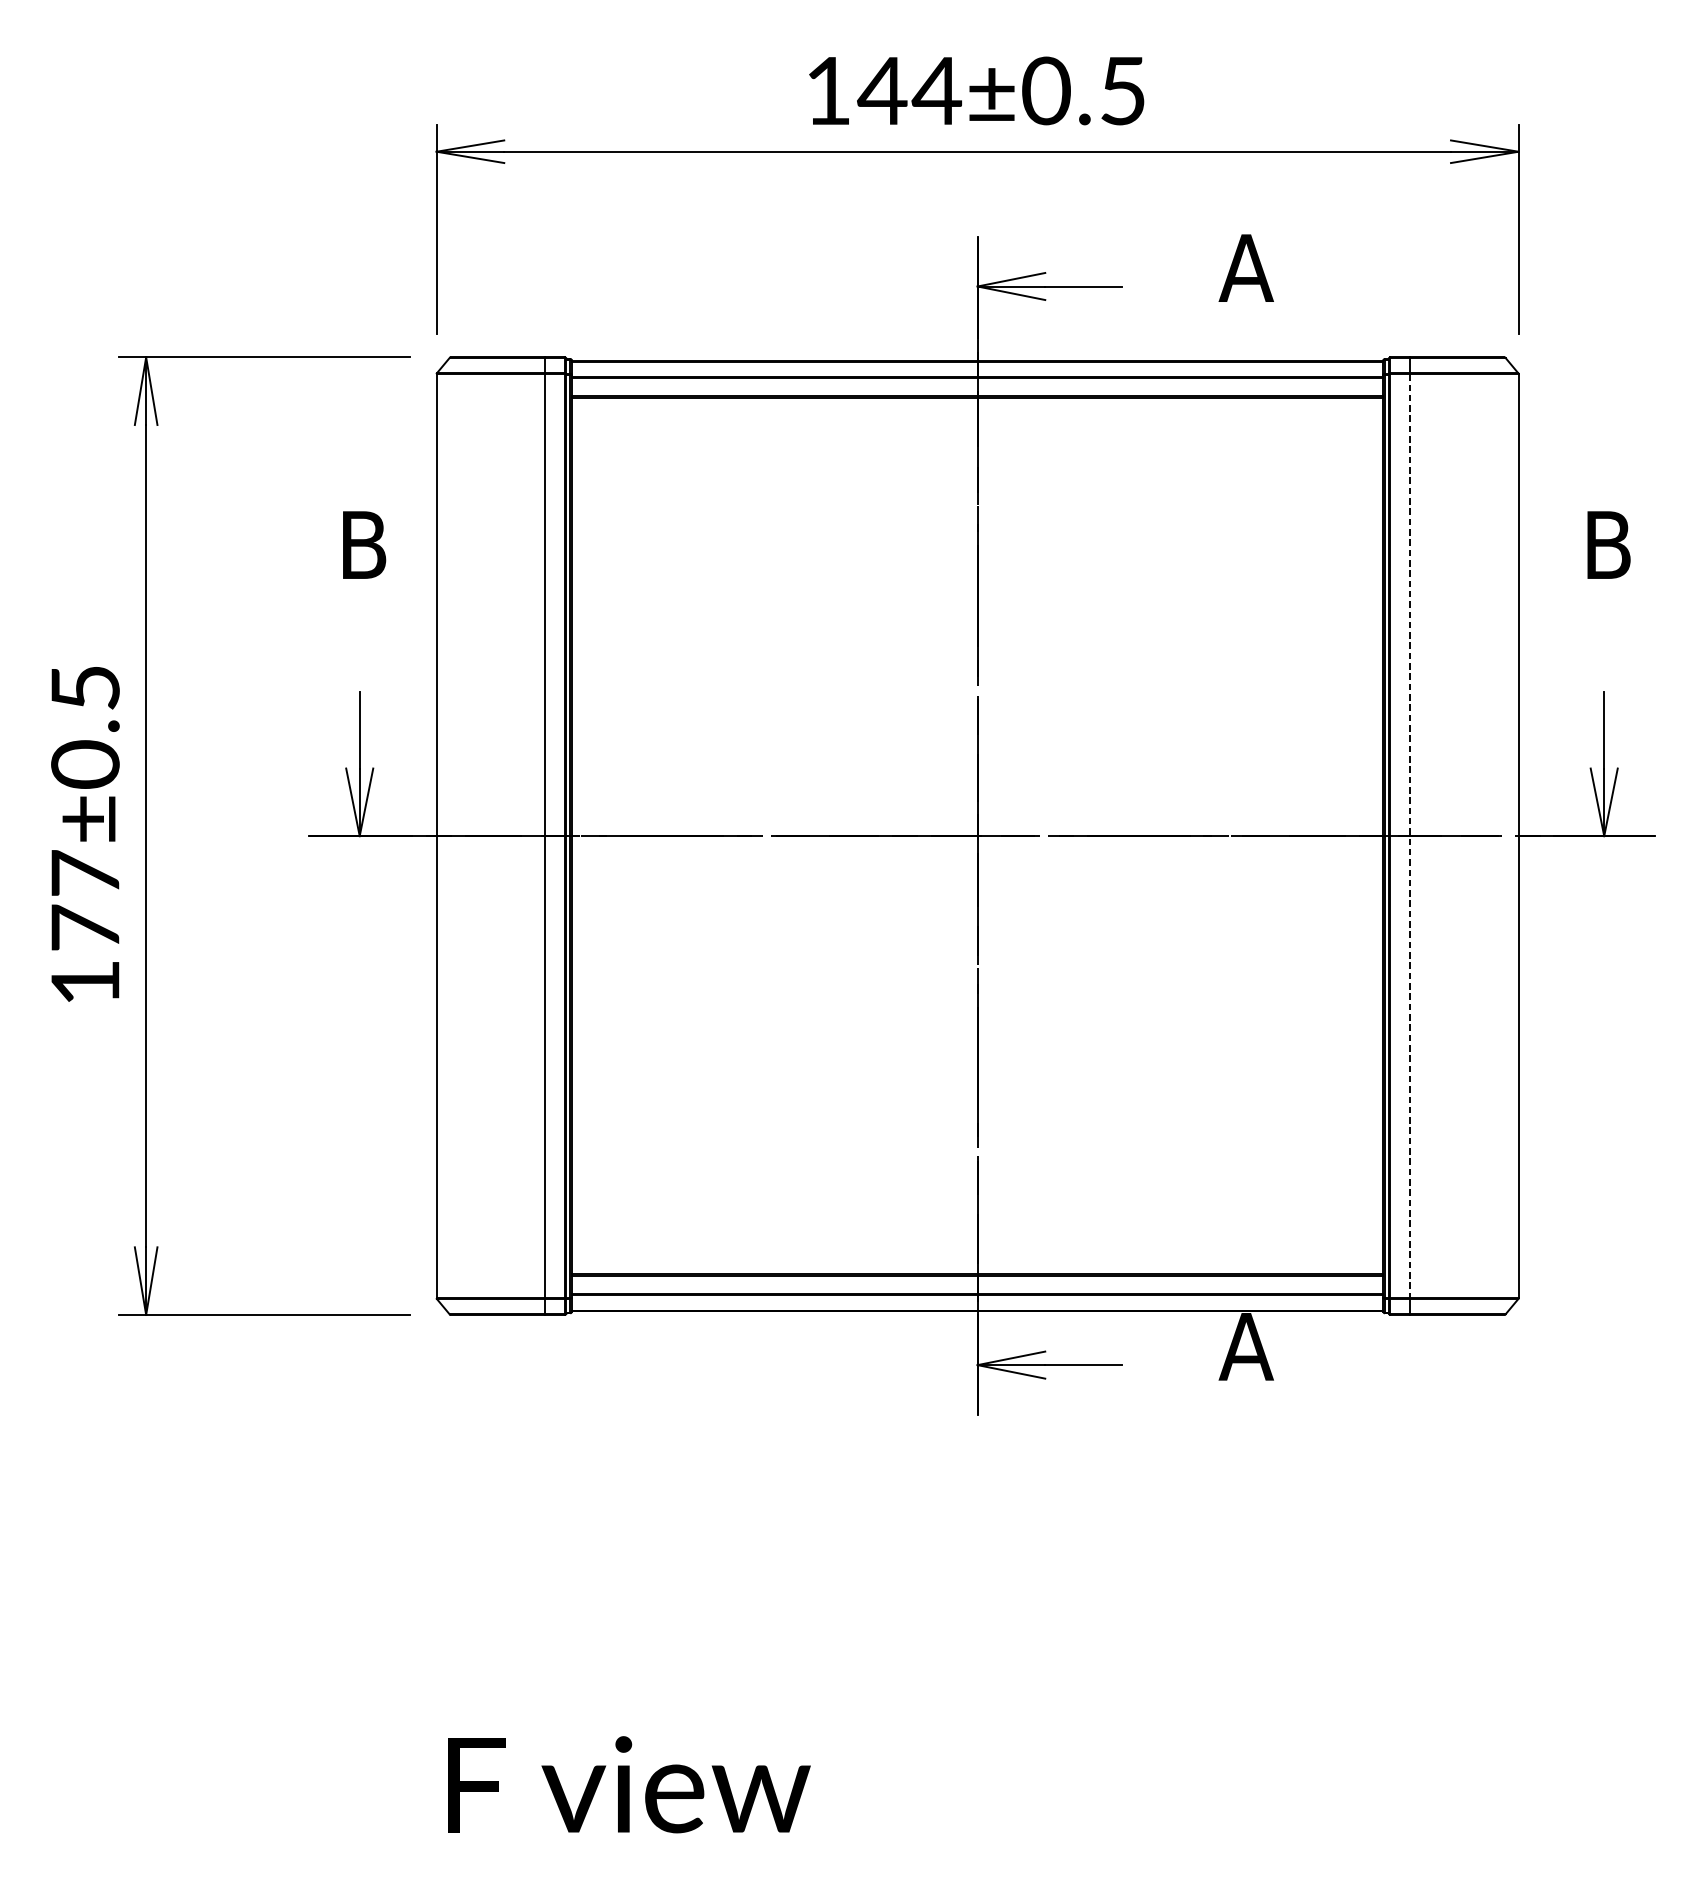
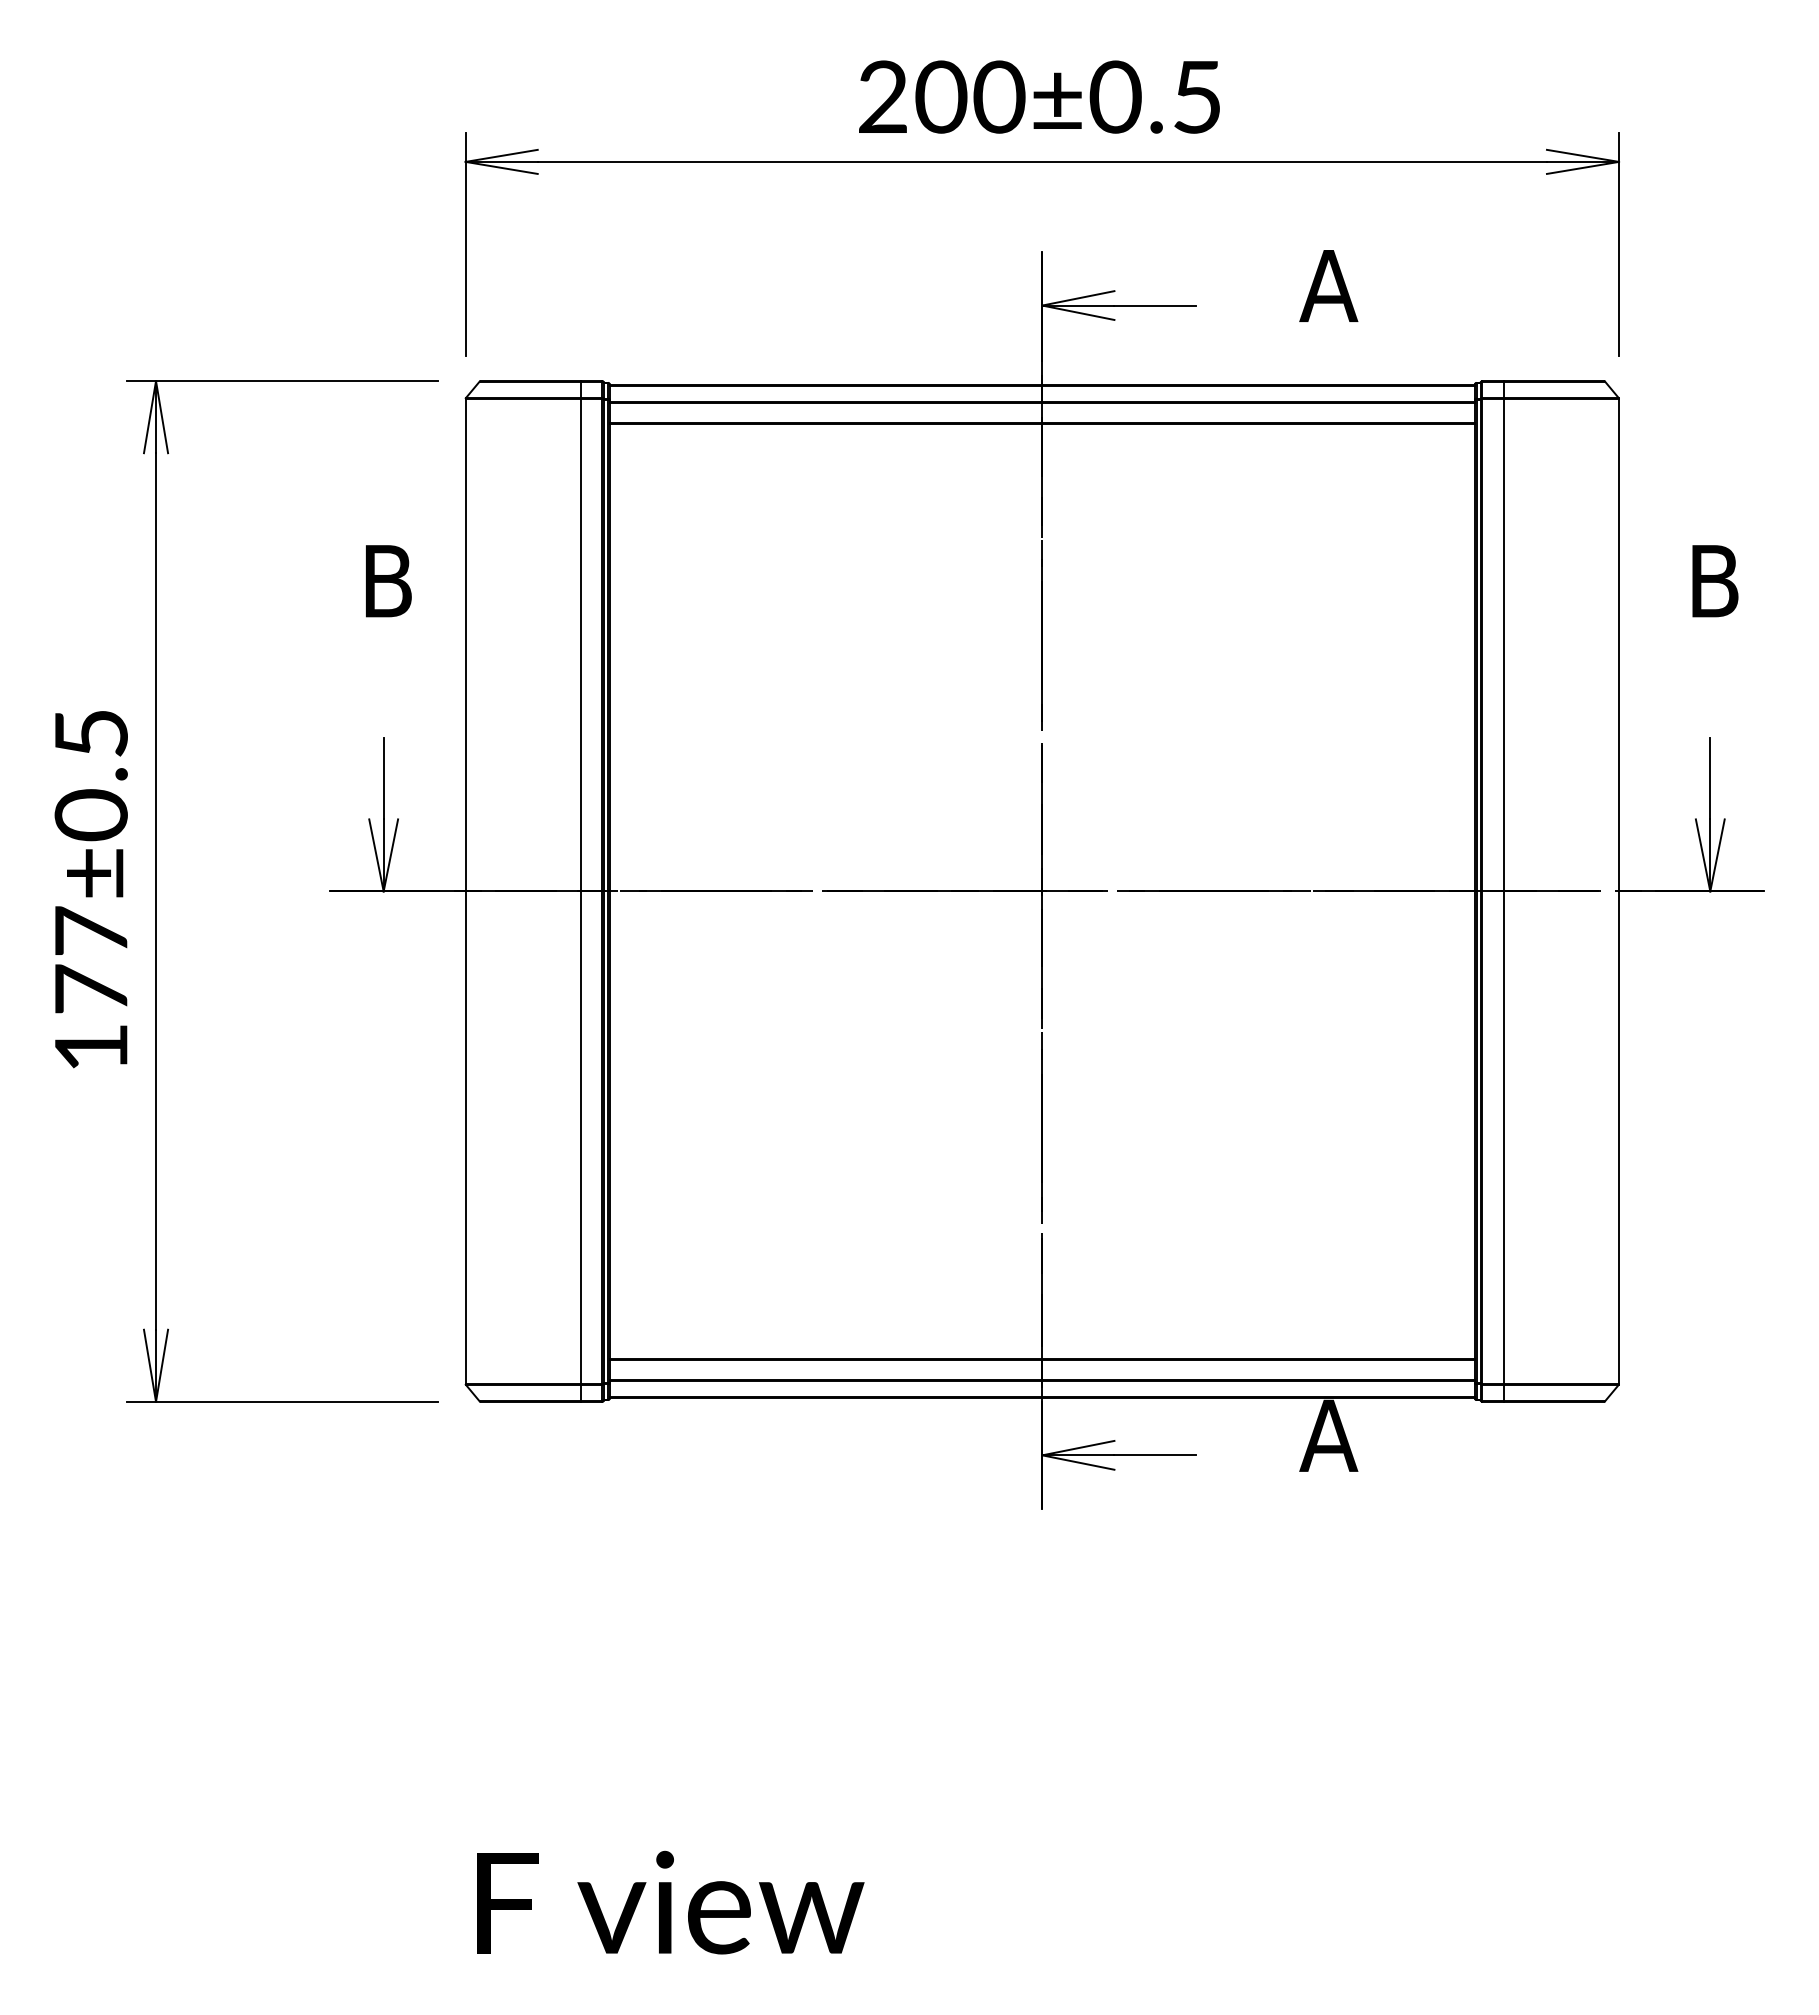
text: (883, 90) -> (942, 96), 144±0.5 -> 200±0.5
line: (1410, 836) -> (1503, 891), dashed -> solid

